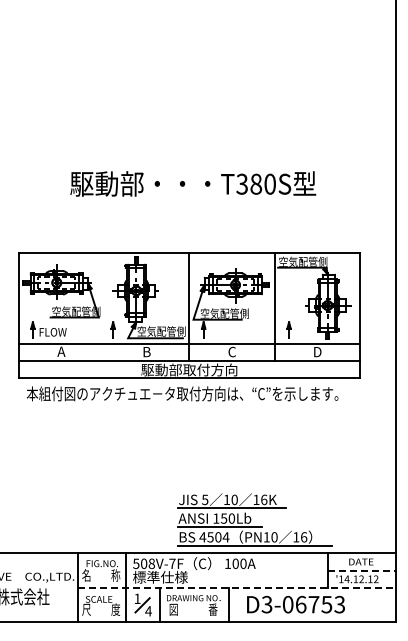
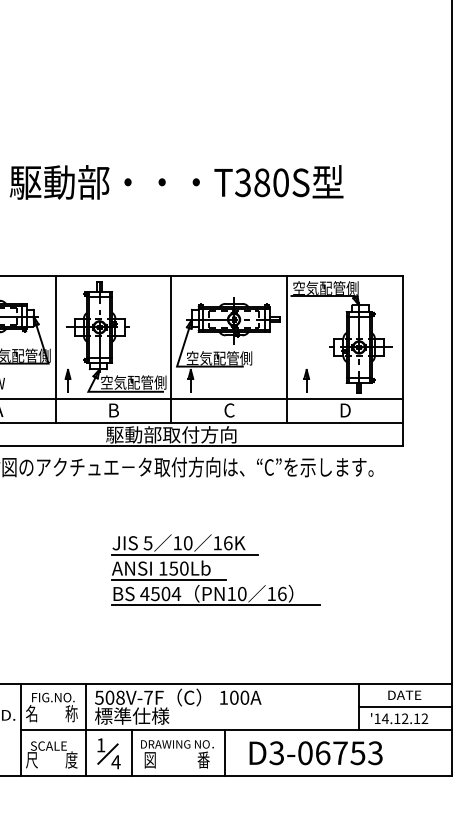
line: (104, 306) -> (56, 348), added
part: (254, 519) -> (215, 569), moved
line: (362, 570) -> (406, 706), dashed -> solid
line: (237, 587) -> (236, 729), dashed -> solid

